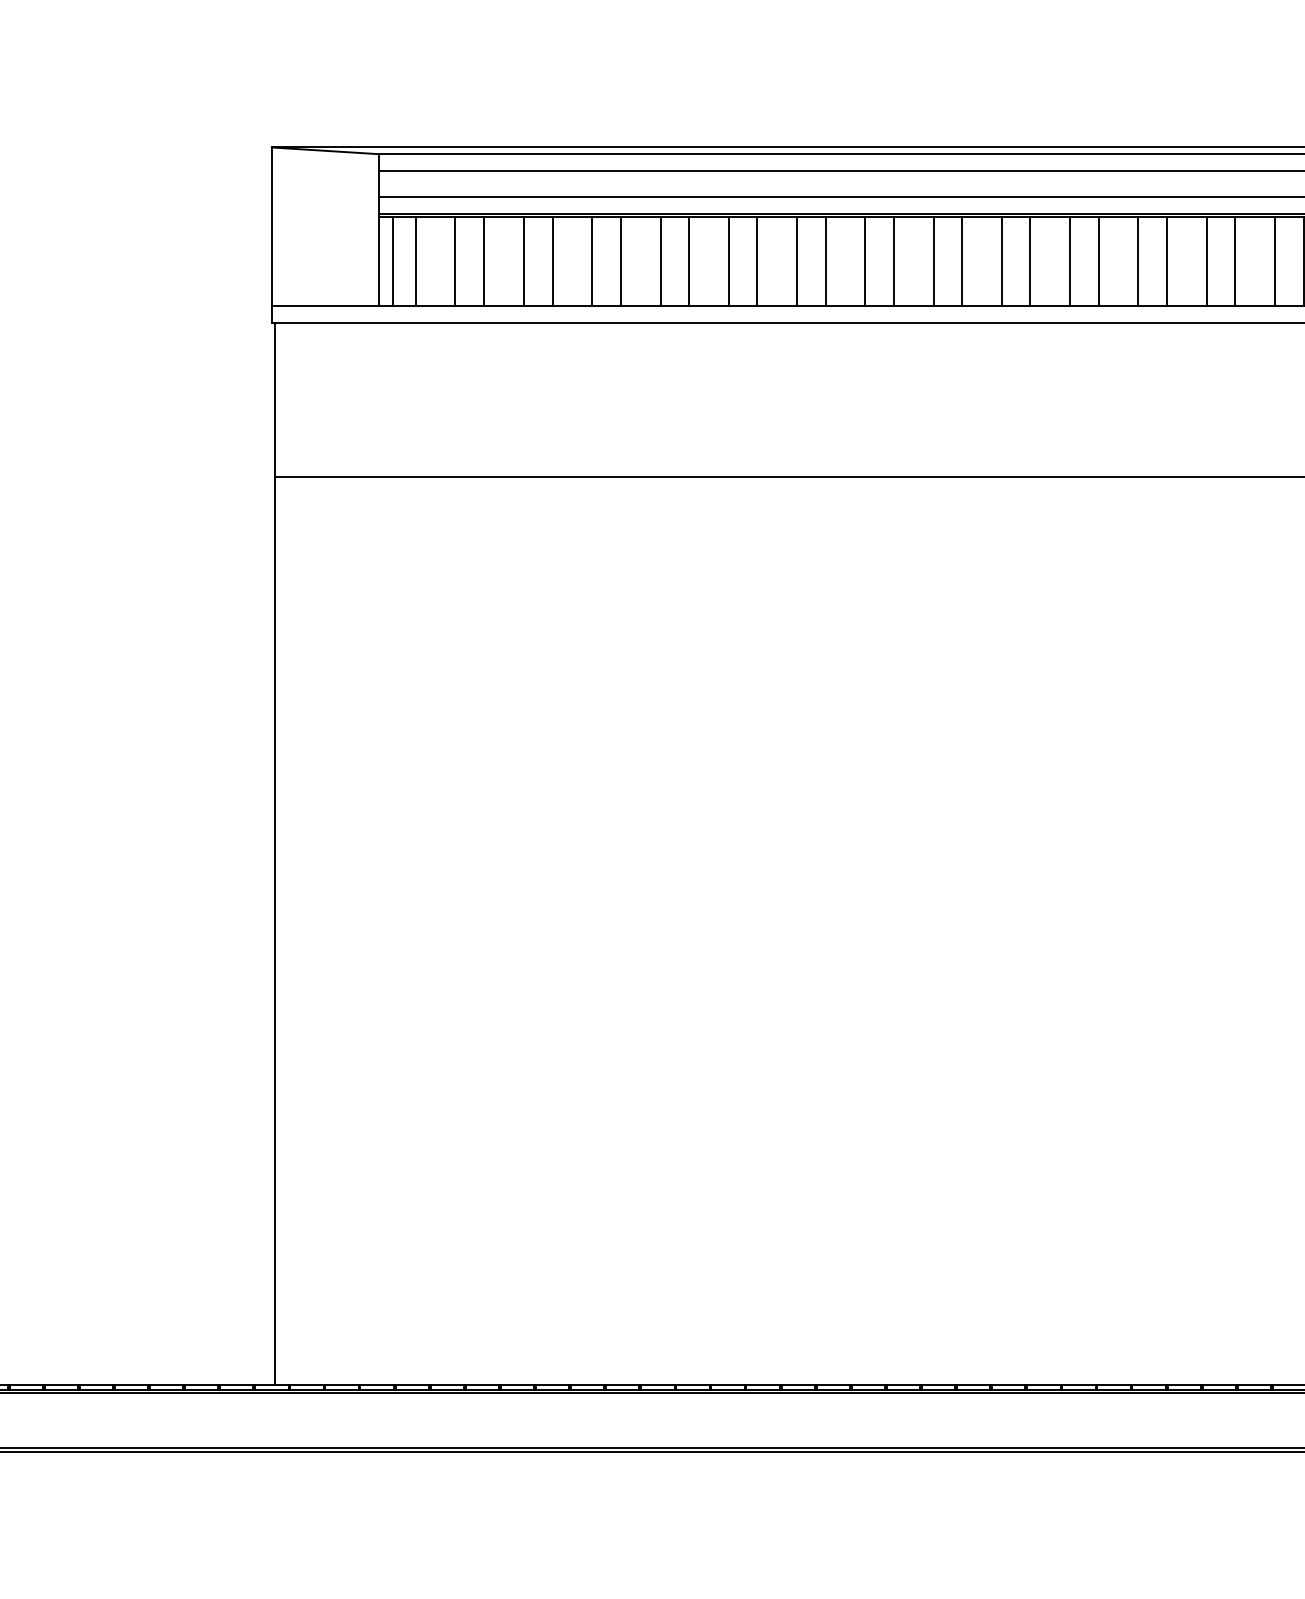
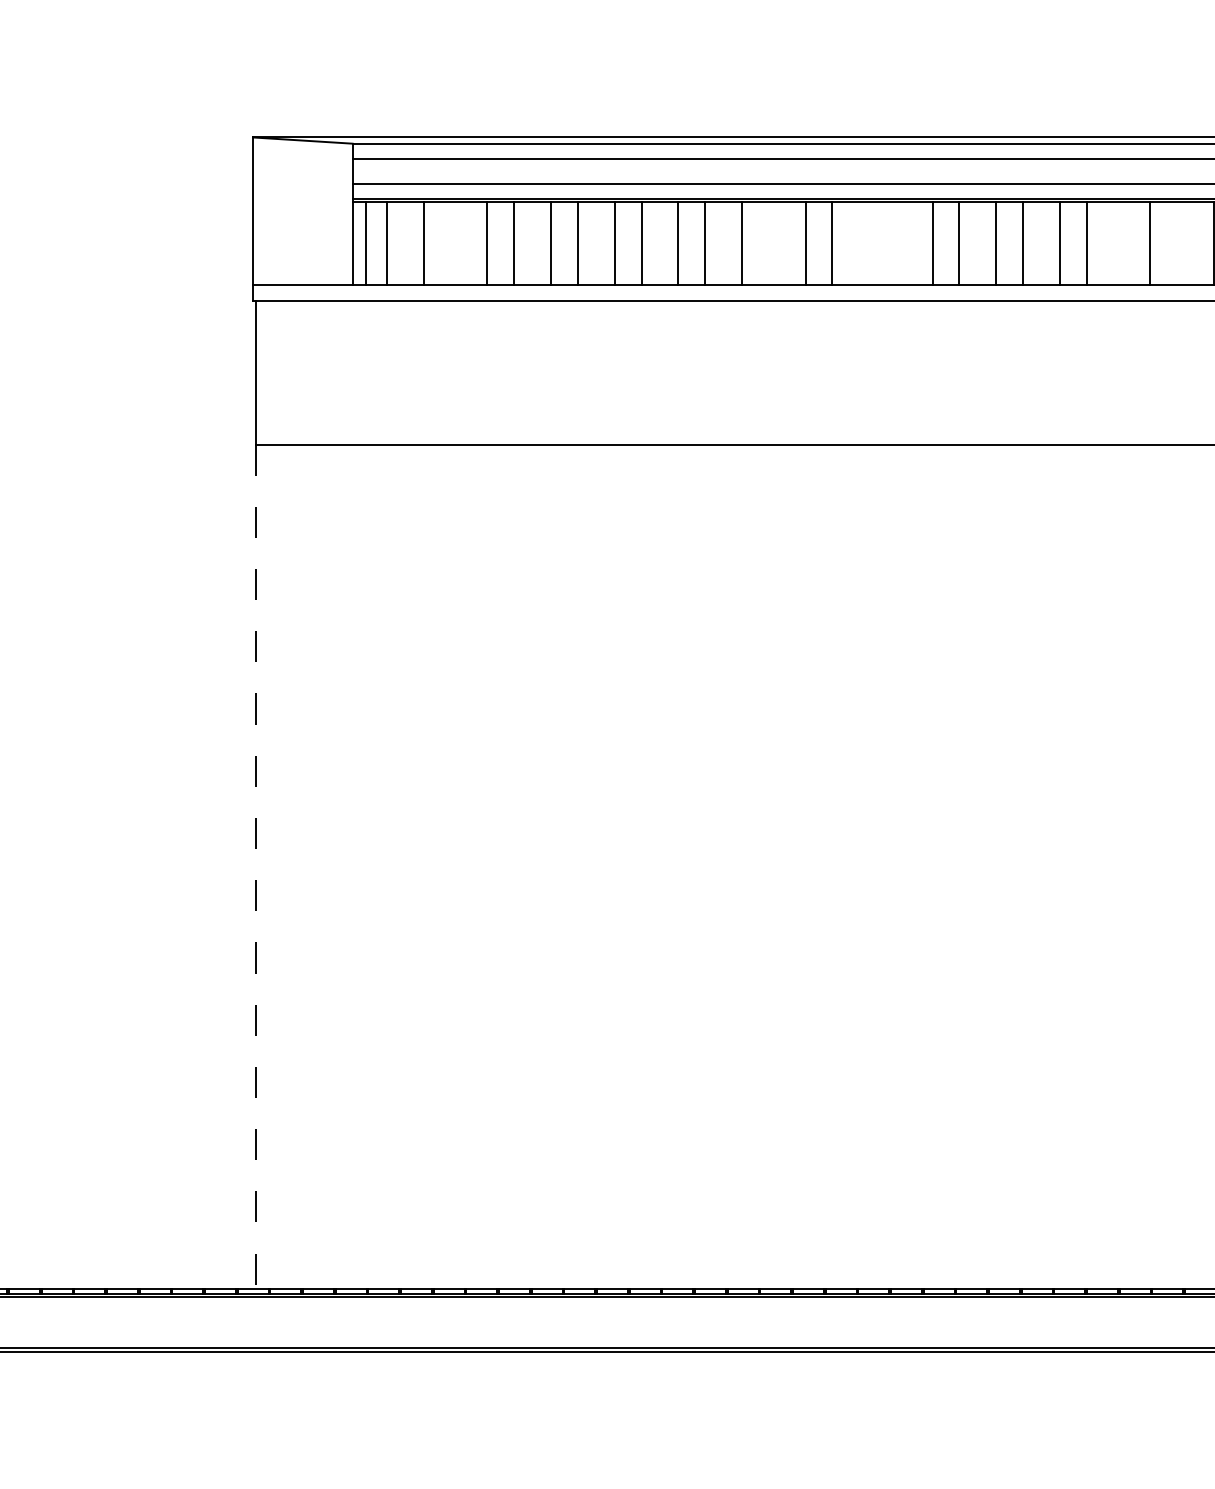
line: (483, 261) -> (450, 243), removed
line: (825, 261) -> (768, 243), removed
line: (933, 261) -> (869, 243), removed
line: (961, 261) -> (895, 243), removed
line: (1206, 261) -> (1123, 243), removed
line: (1274, 261) -> (1186, 243), removed
line: (275, 931) -> (256, 867), solid -> dashed

